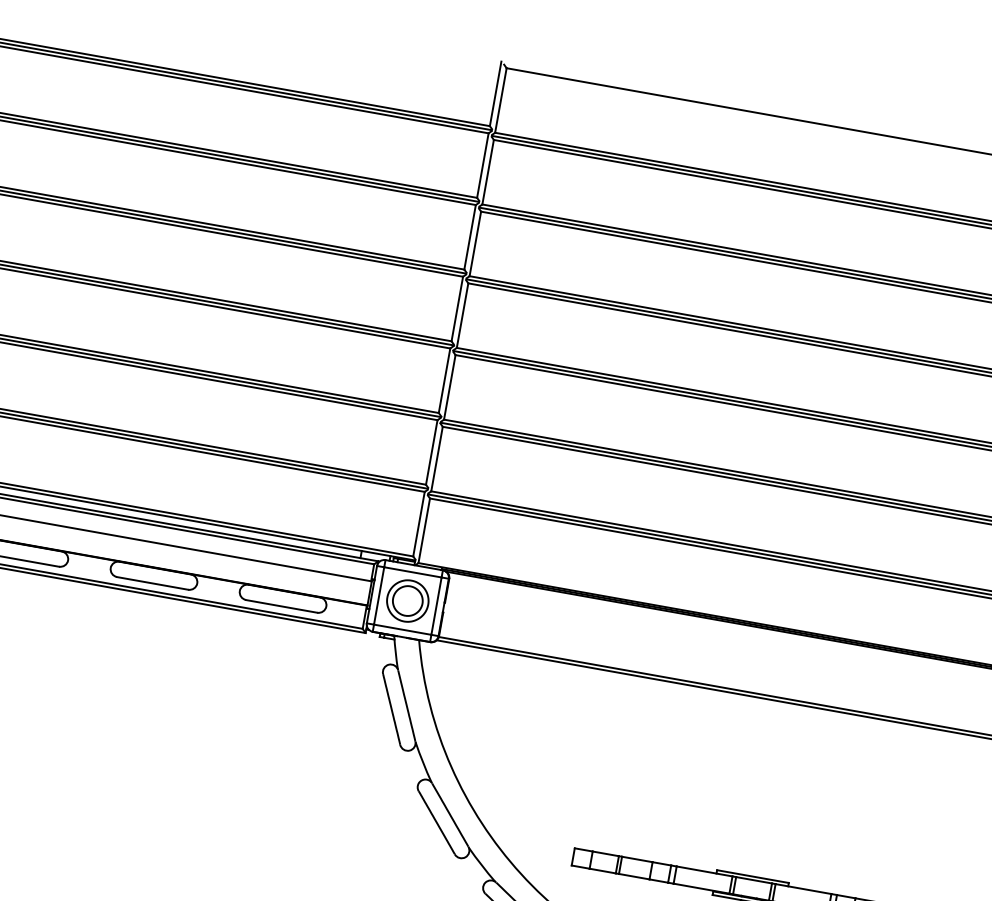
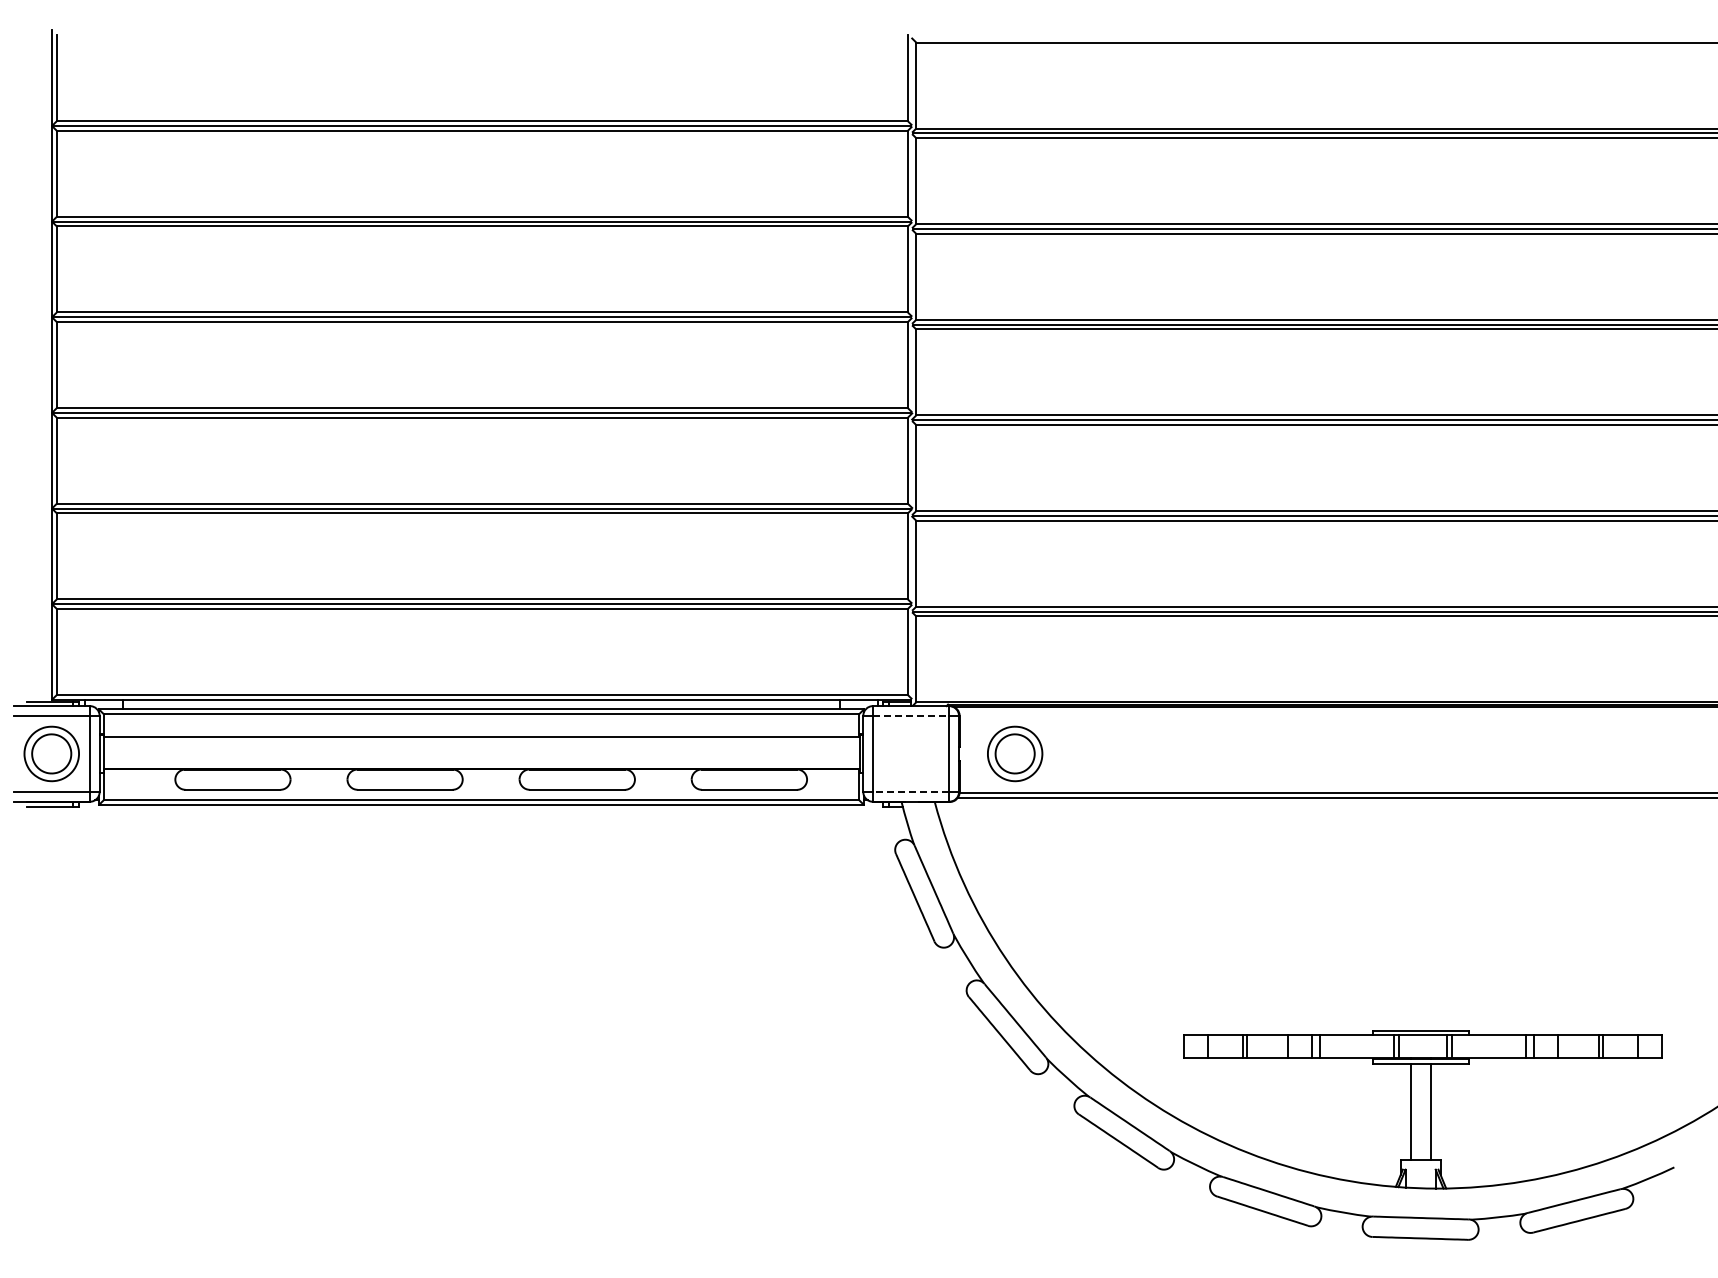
line: (413, 572) -> (911, 715), solid -> dashed
part: (408, 600) -> (1015, 753), moved
line: (402, 629) -> (910, 792), solid -> dashed

